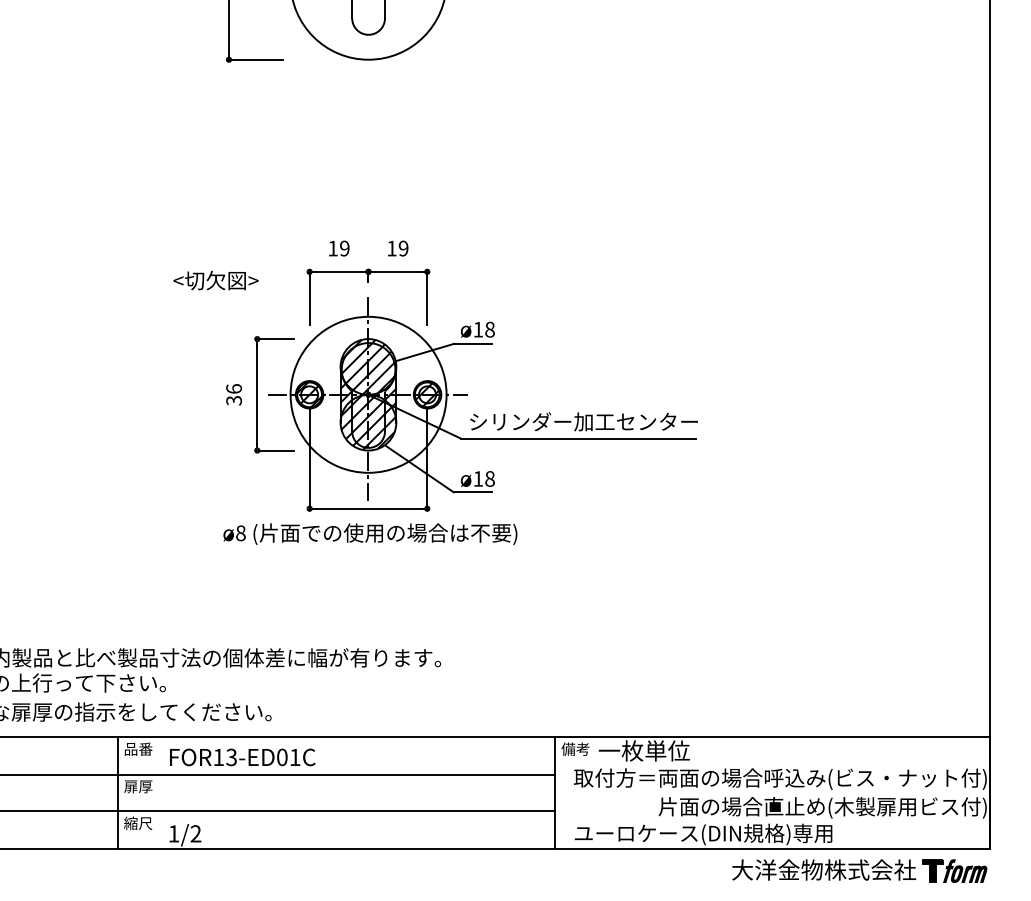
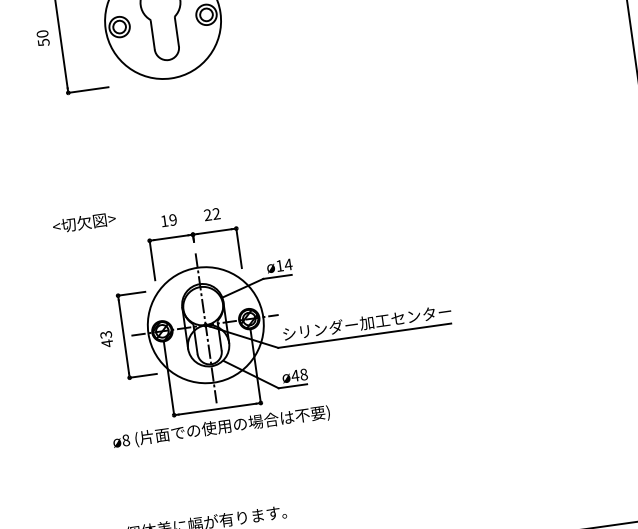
text: (397, 248) -> (211, 214), 19 -> 22
text: (215, 280) -> (83, 222), moved
text: (489, 329) -> (288, 264), ø18 -> ø14
hatch: (368, 394) -> (205, 324), removed
text: (234, 395) -> (107, 339), 36 -> 43
text: (478, 478) -> (295, 375), ø18 -> ø48

